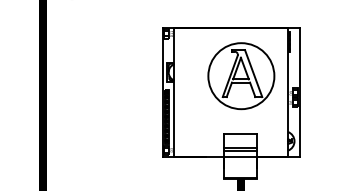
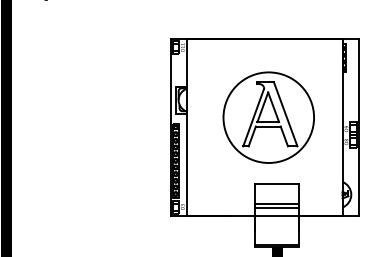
part: (241, 76) -> (268, 118), moved

